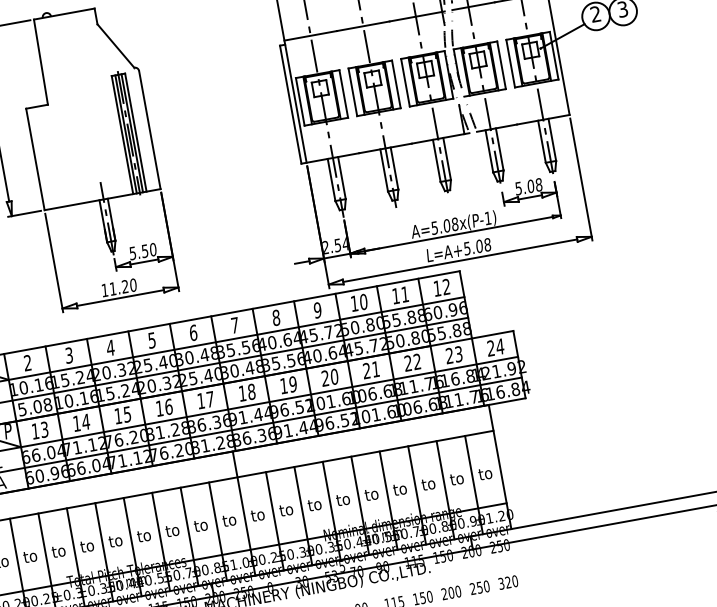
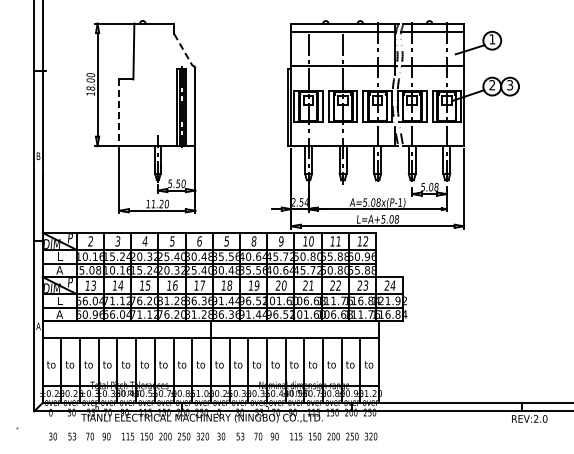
line: (116, 46) -> (183, 50), solid -> dashed
line: (36, 160) -> (119, 113), solid -> dashed
text: (234, 325) -> (226, 241), 7 -> 5

